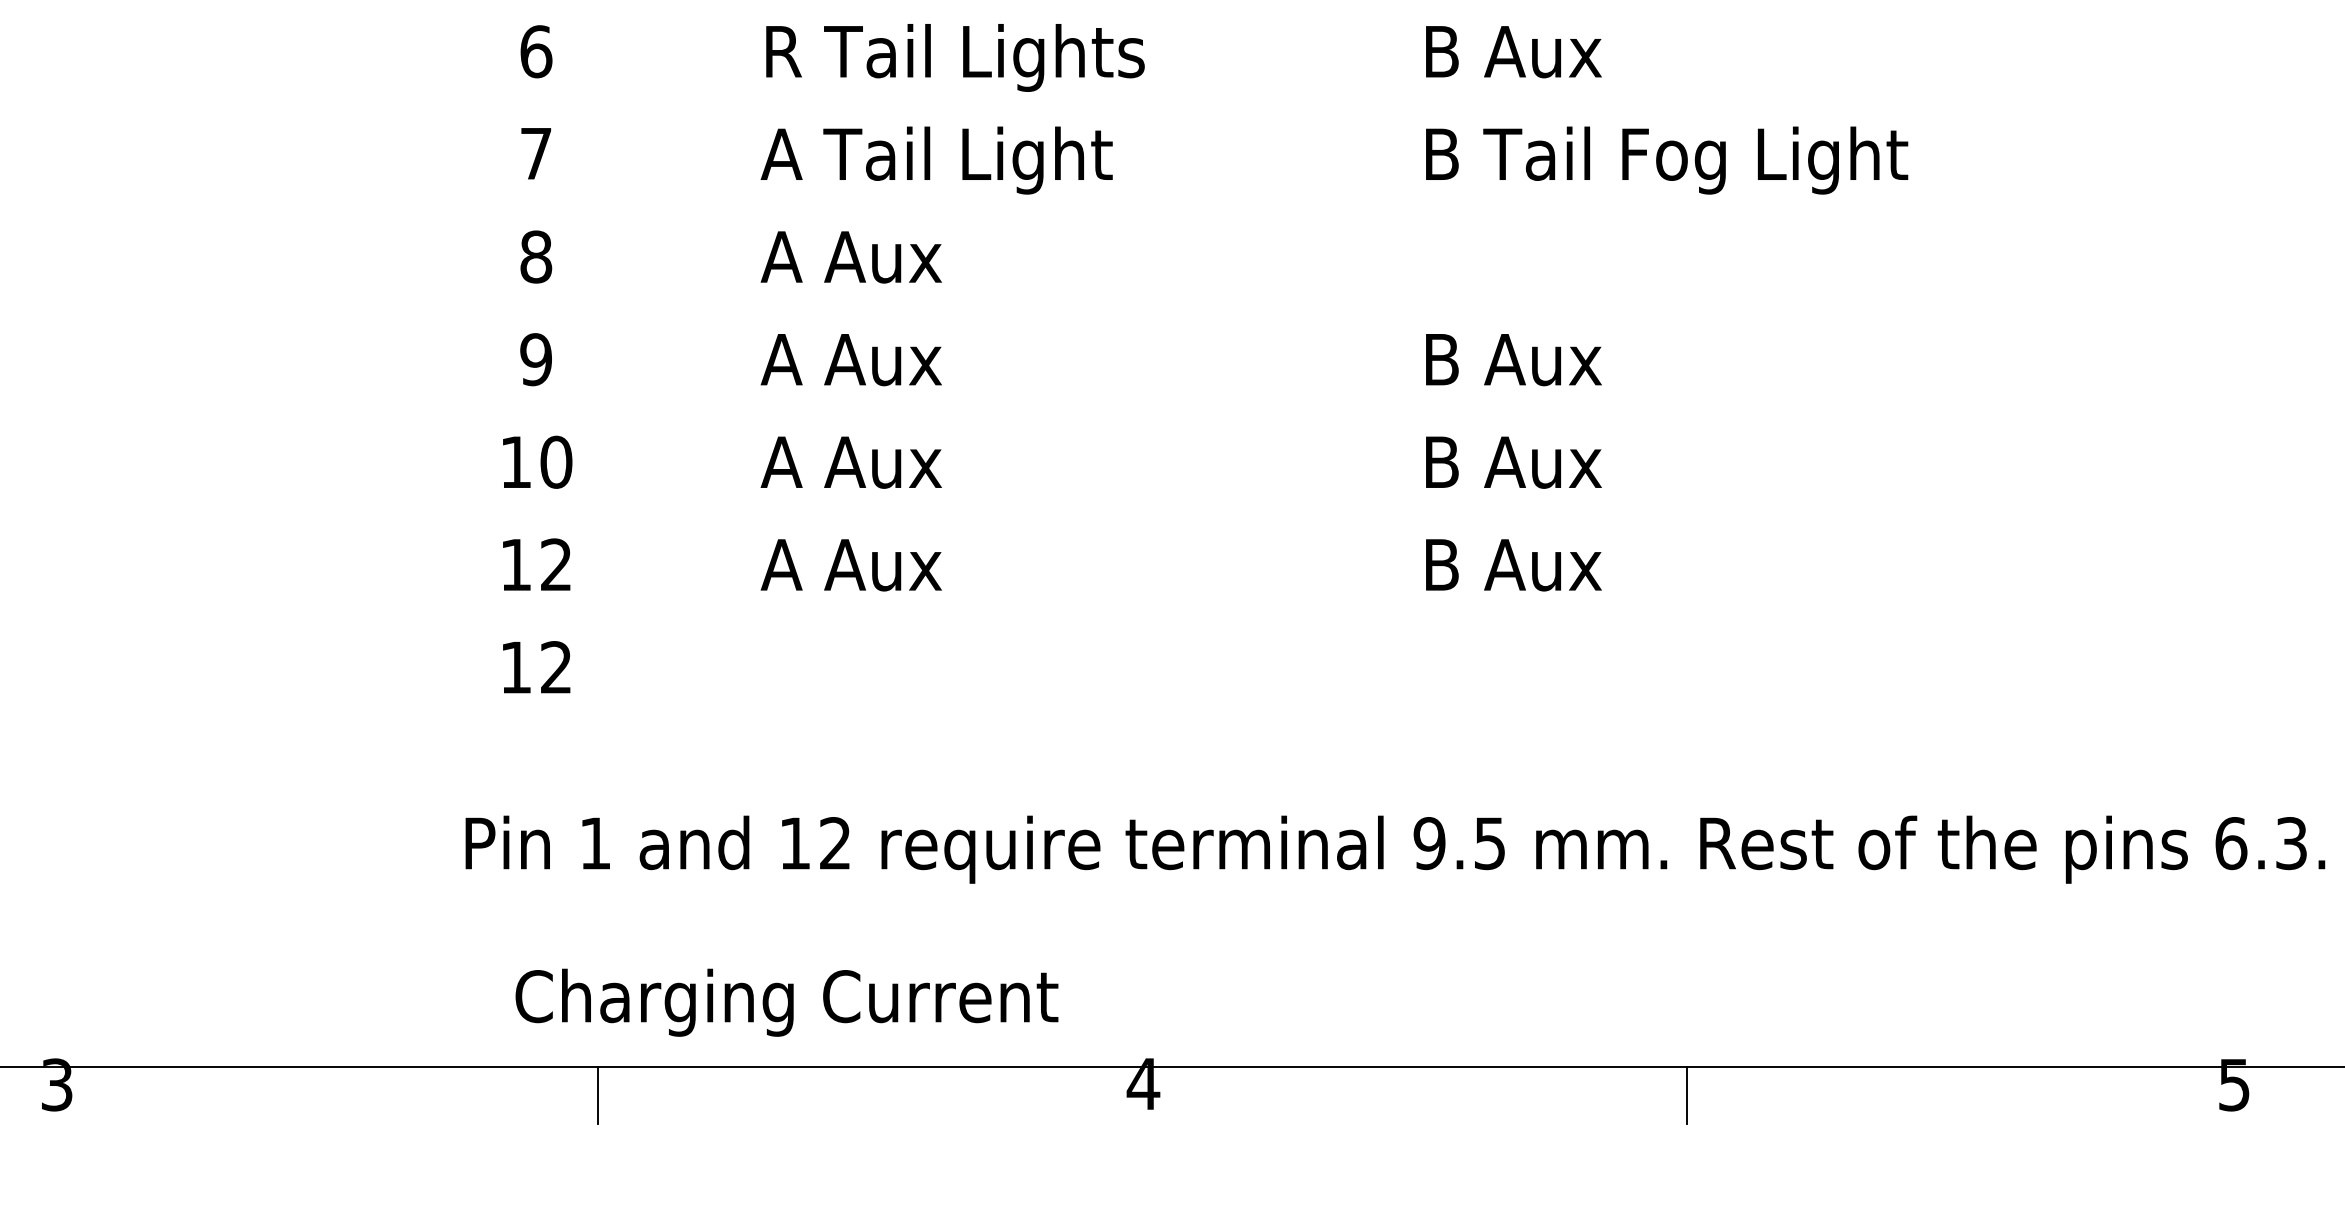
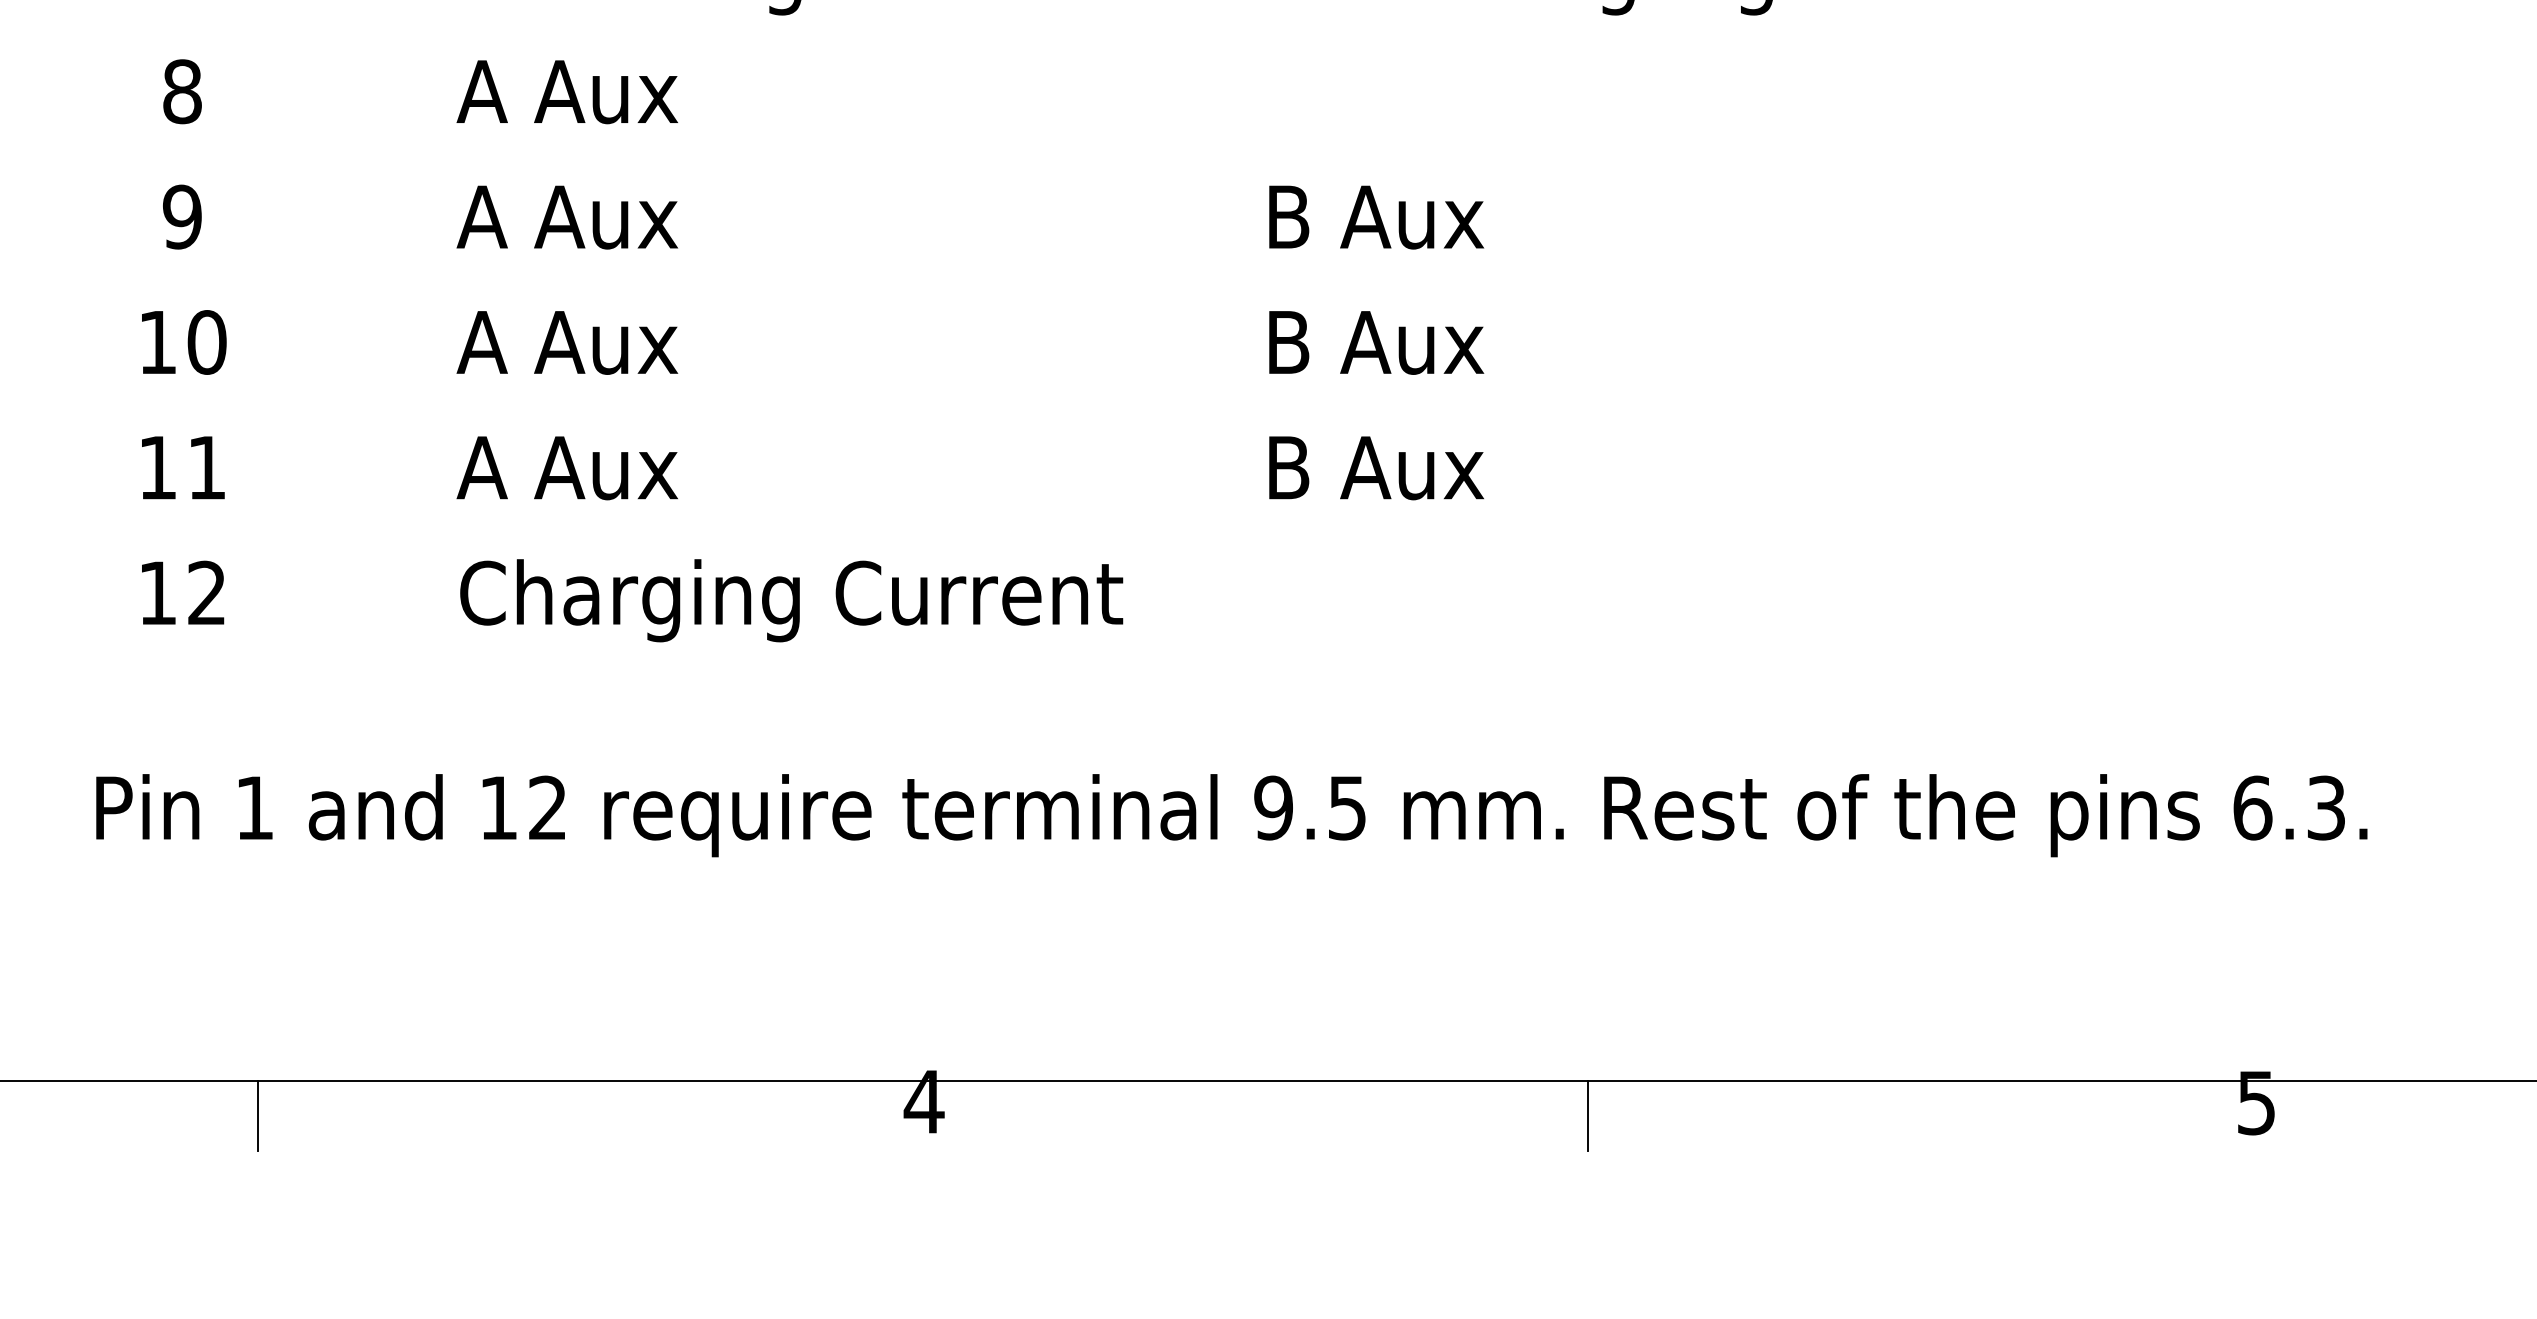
text: (555, 564) -> (206, 467), 12 -> 11
text: (786, 1002) -> (791, 600), moved

